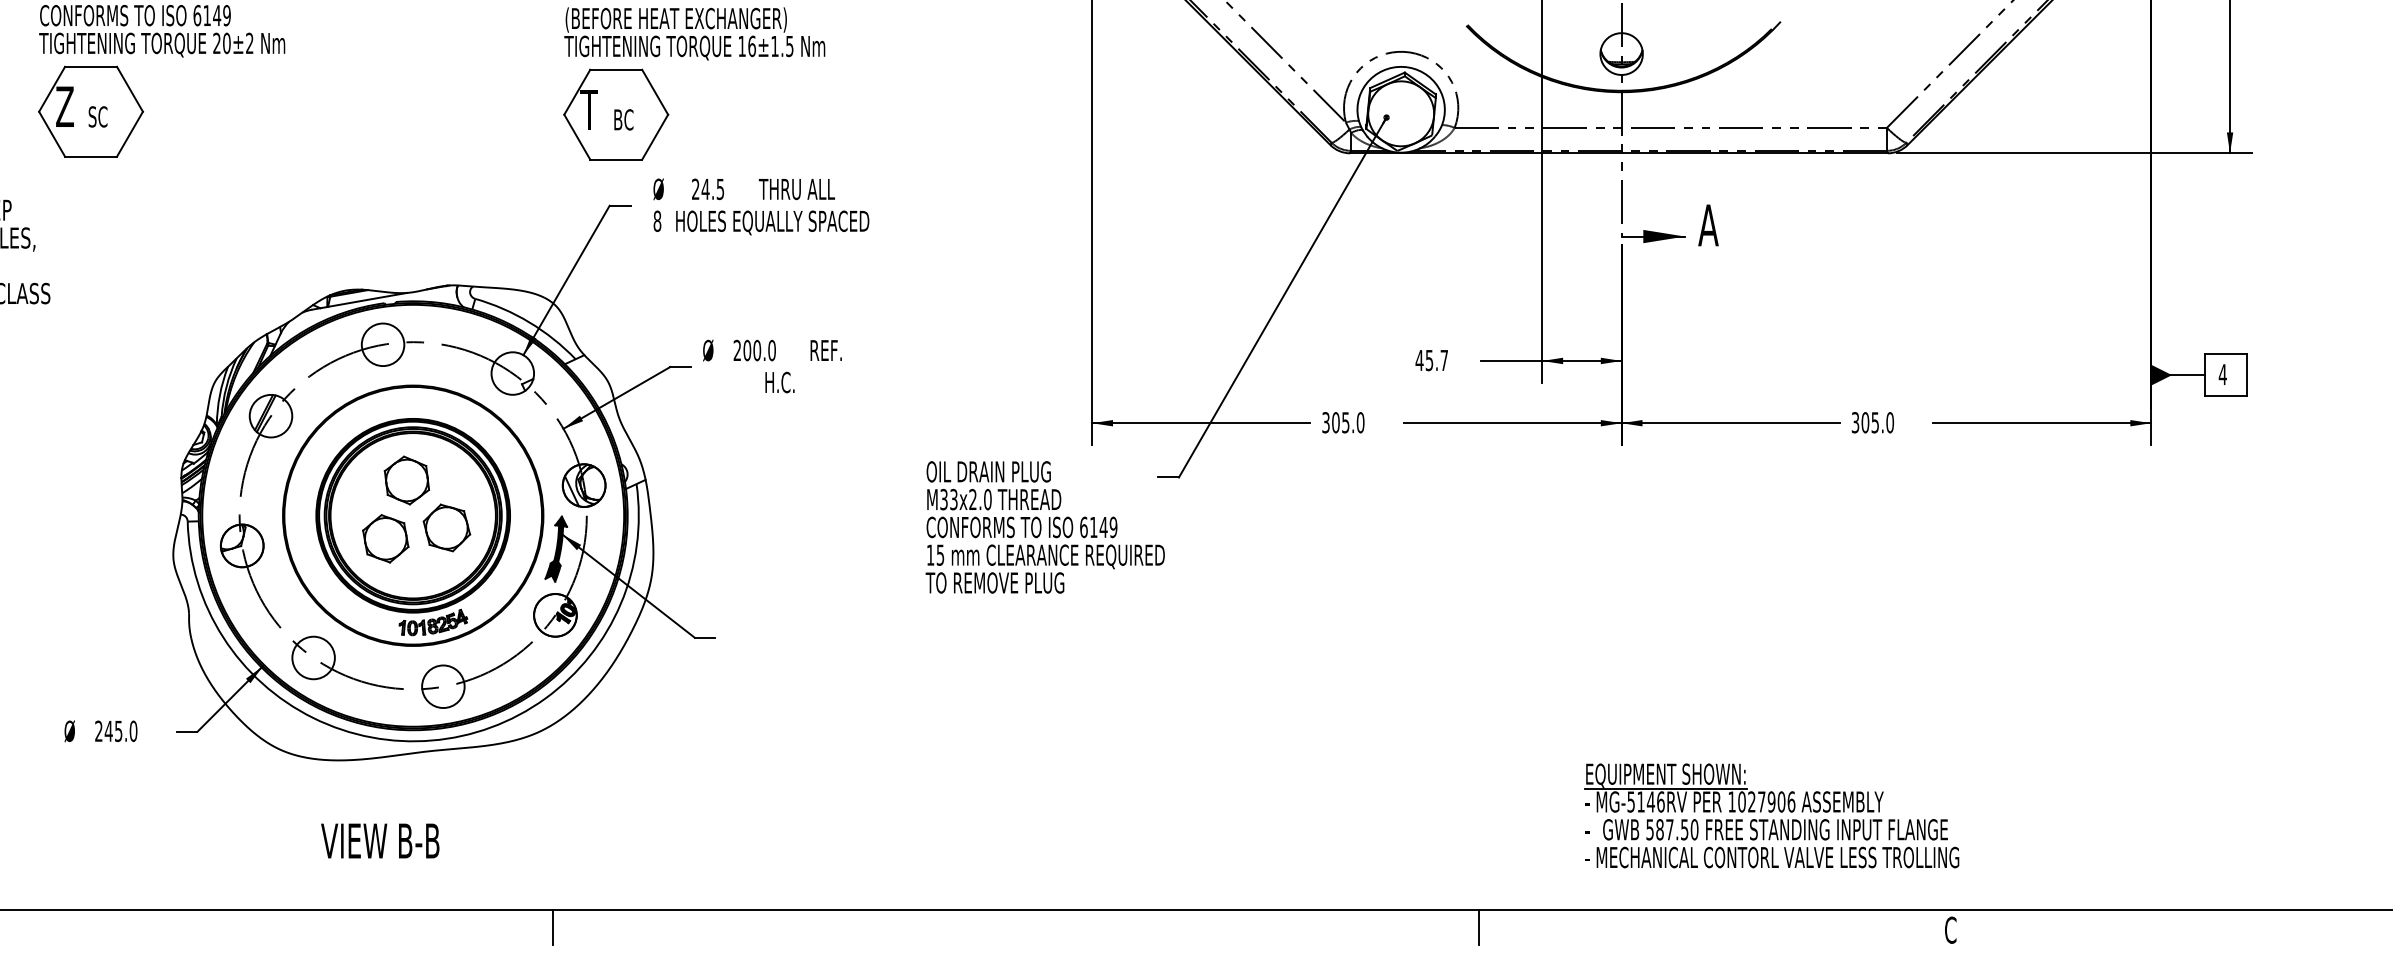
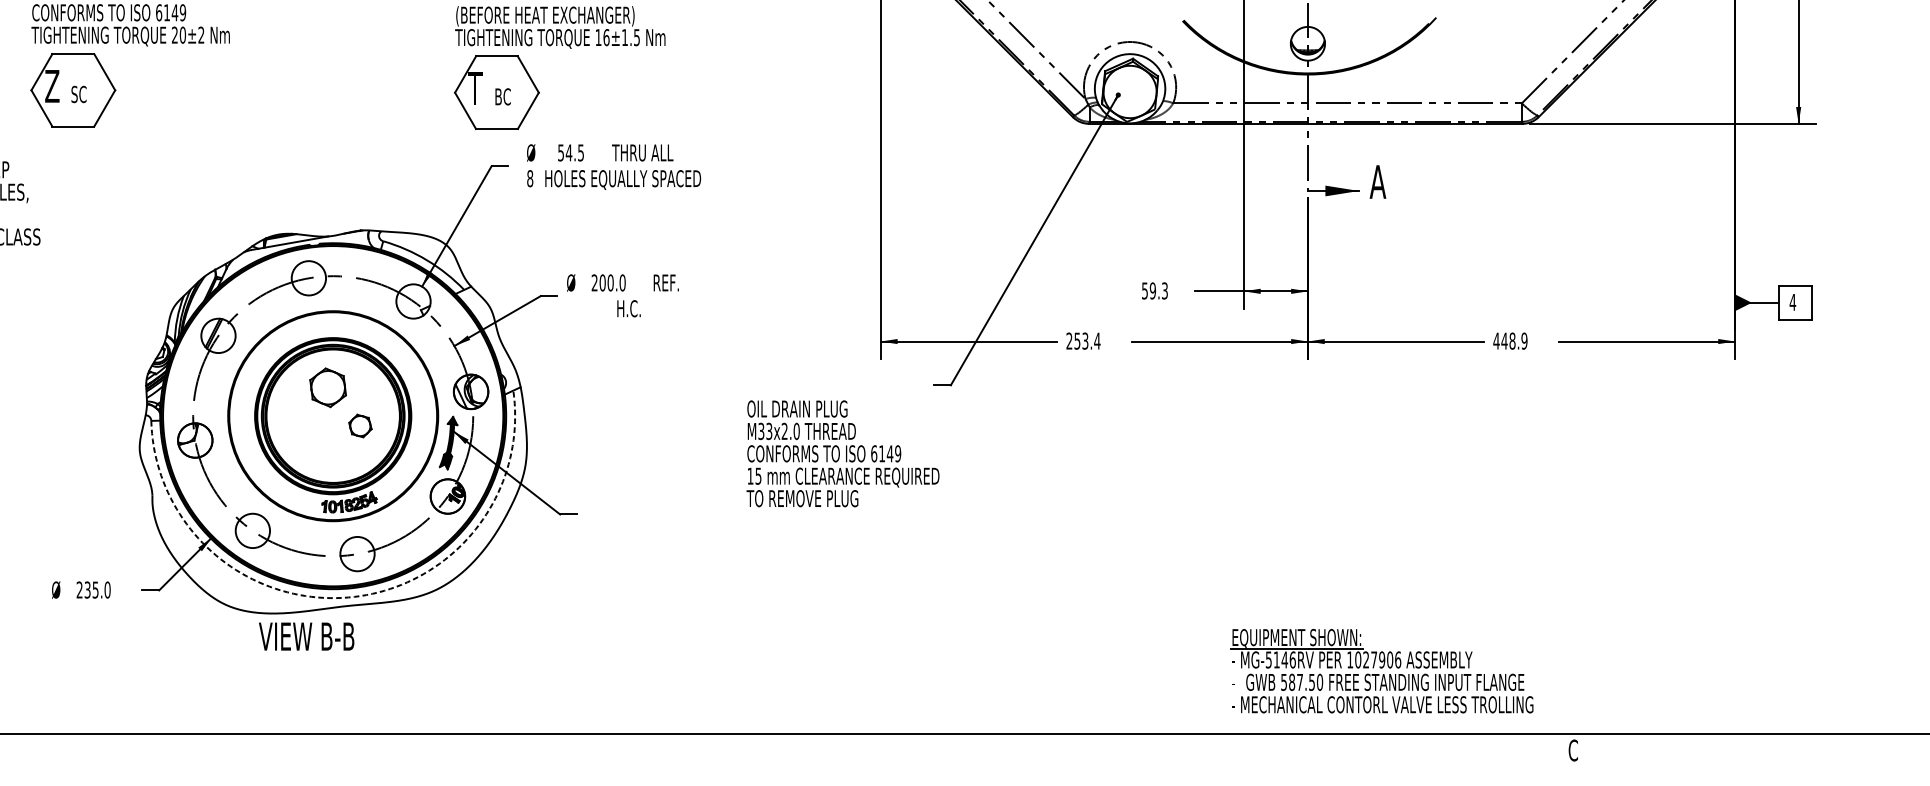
text: (695, 189) -> (560, 153), 24.5 -> 54.5
text: (1431, 360) -> (1154, 290), 45.7 -> 59.3
text: (1343, 422) -> (1083, 340), 305.0 -> 253.4
text: (1872, 422) -> (1510, 340), 305.0 -> 448.9
part: (446, 527) -> (360, 425), size x0.6
text: (1044, 527) -> (842, 453), moved
part: (385, 538) -> (310, 434), removed
text: (108, 730) -> (87, 589), 245.0 -> 235.0
arc: (432, 740) -> (348, 597), solid -> dashed
part: (1771, 815) -> (1382, 670), moved
text: (380, 840) -> (306, 636), moved
line: (553, 927) -> (446, 748), removed
line: (1479, 927) -> (1193, 748), removed

